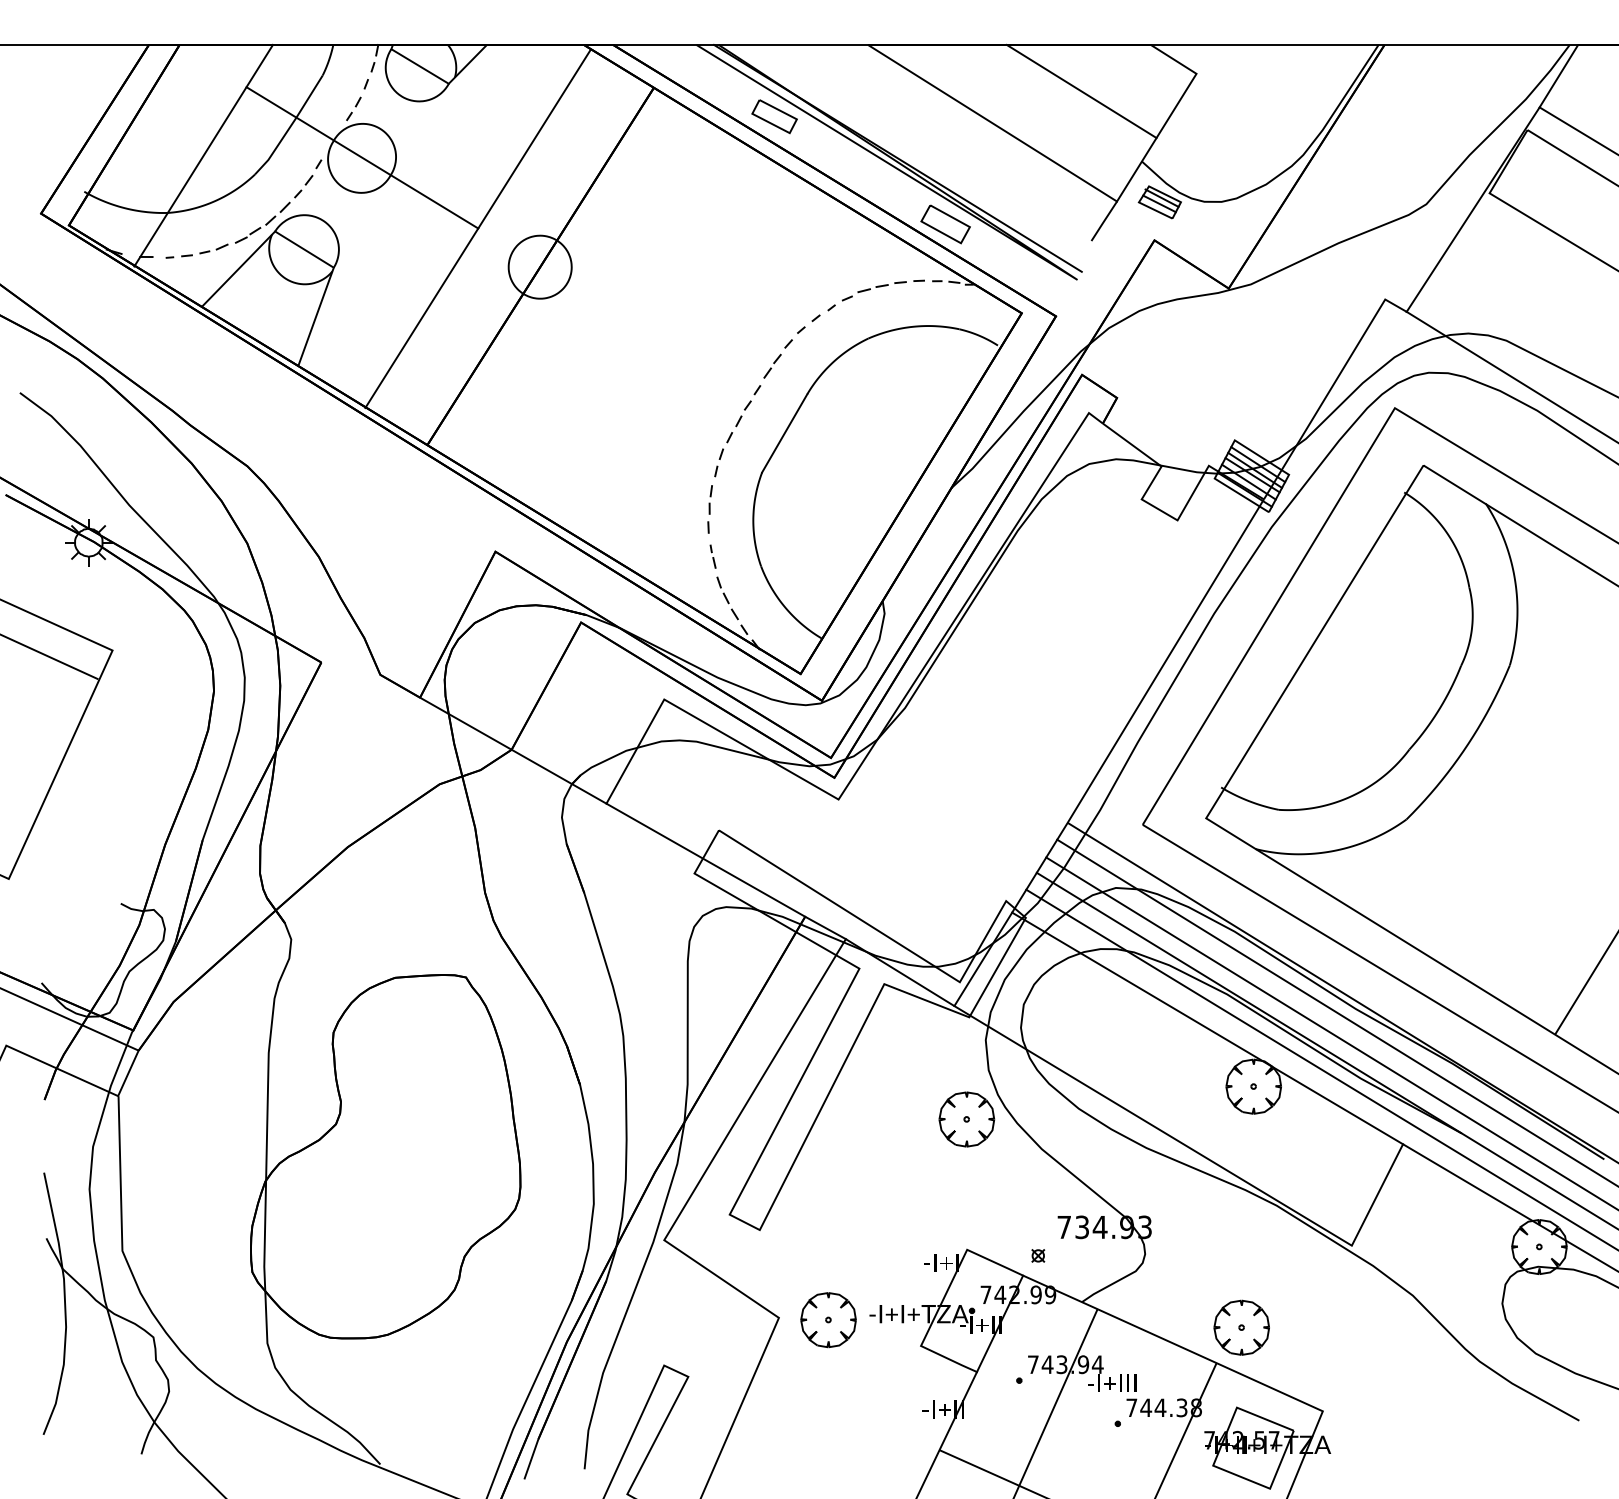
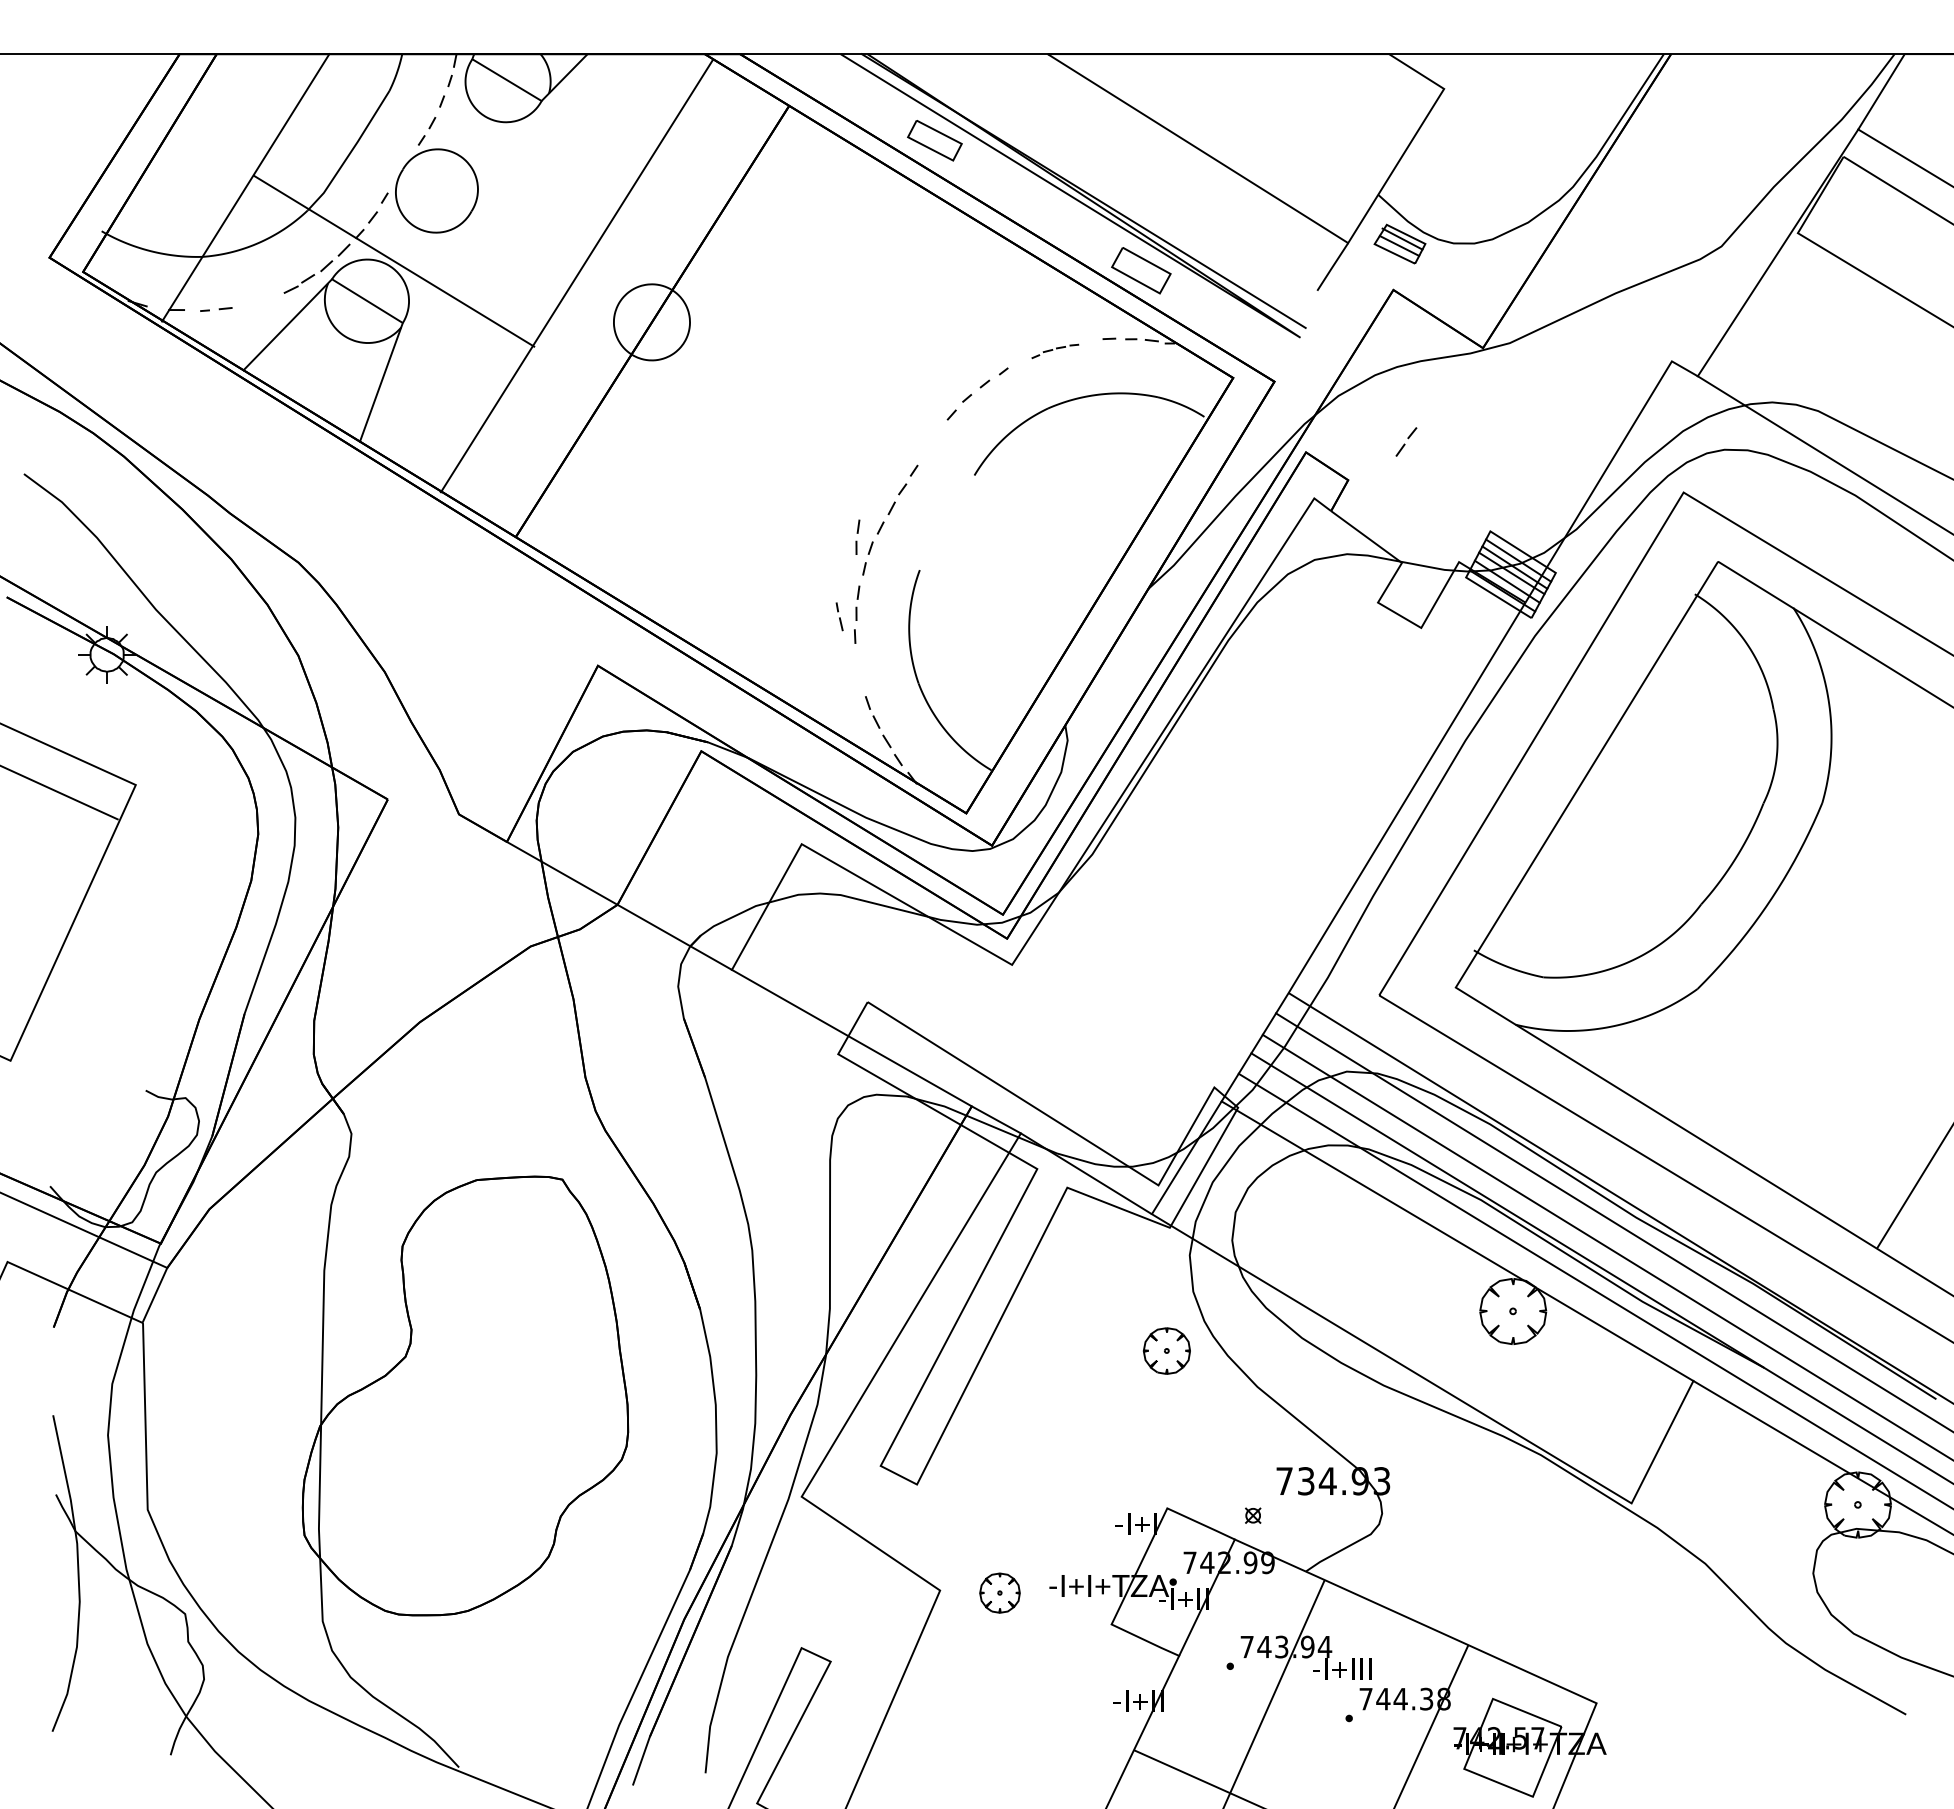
line: (1081, 91) -> (1305, 110), removed
line: (362, 157) -> (394, 261), moved
part: (213, 249) -> (257, 300), removed
part: (874, 291) -> (1055, 351), size x0.6
part: (772, 365) -> (1406, 441), moved
line: (784, 433) -> (946, 522), removed
part: (710, 444) -> (857, 536), added
part: (712, 556) -> (839, 616), moved
part: (966, 1119) -> (1166, 1350), size x0.7
part: (828, 1319) -> (999, 1592), size x0.6
part: (1241, 1327) -> (1498, 1602), removed

